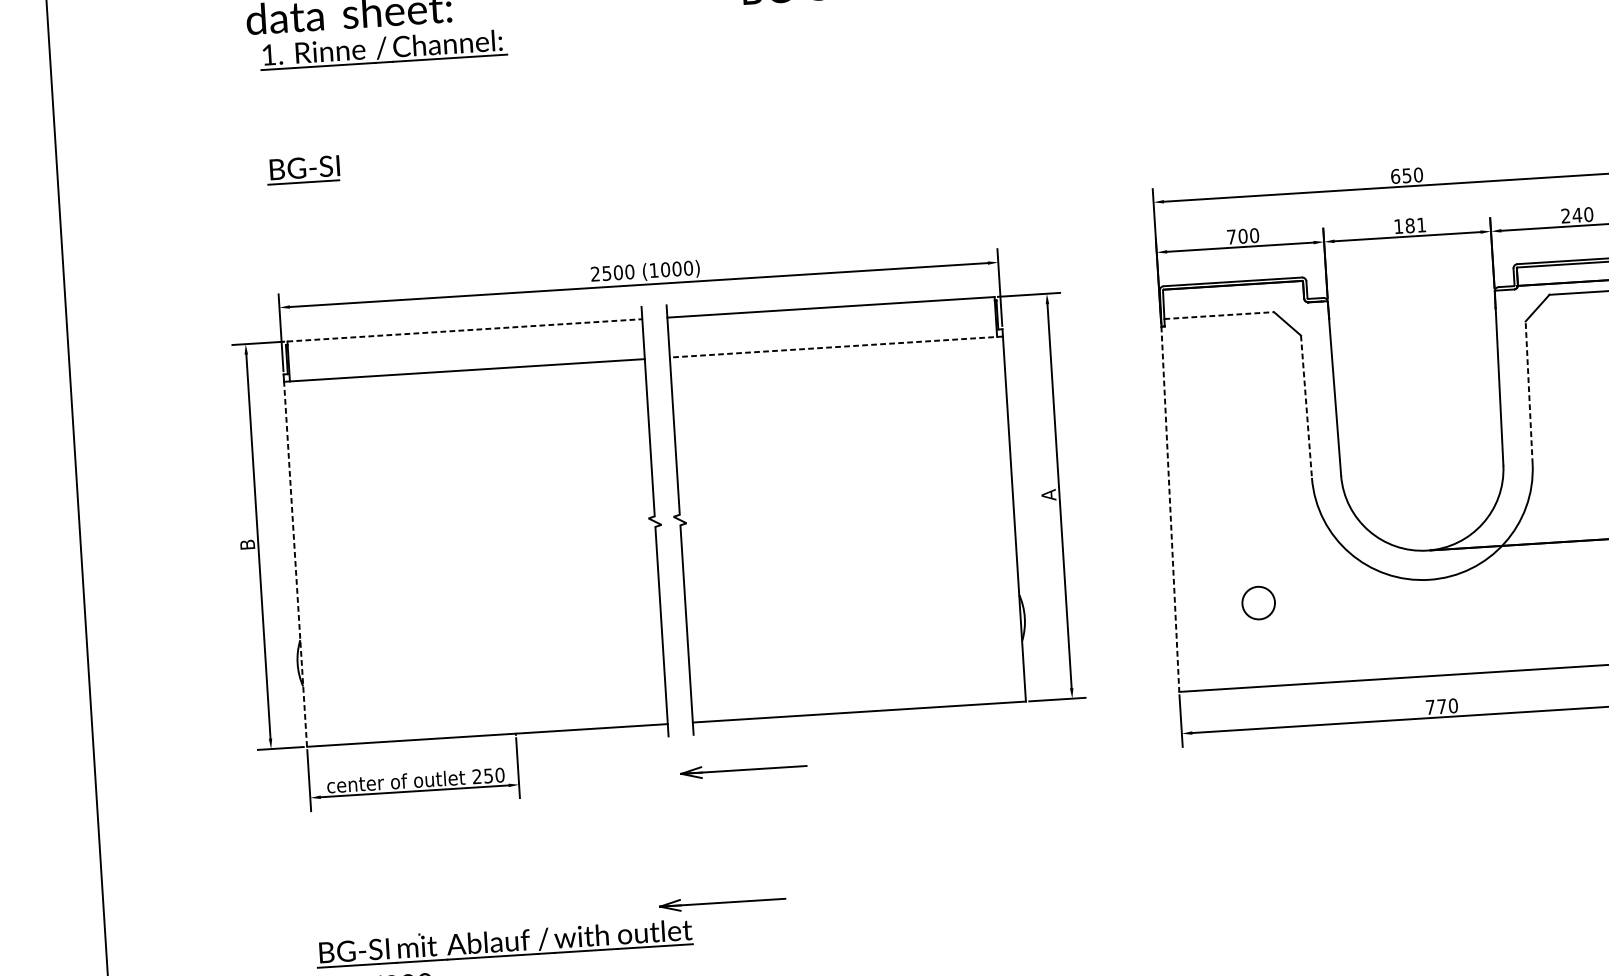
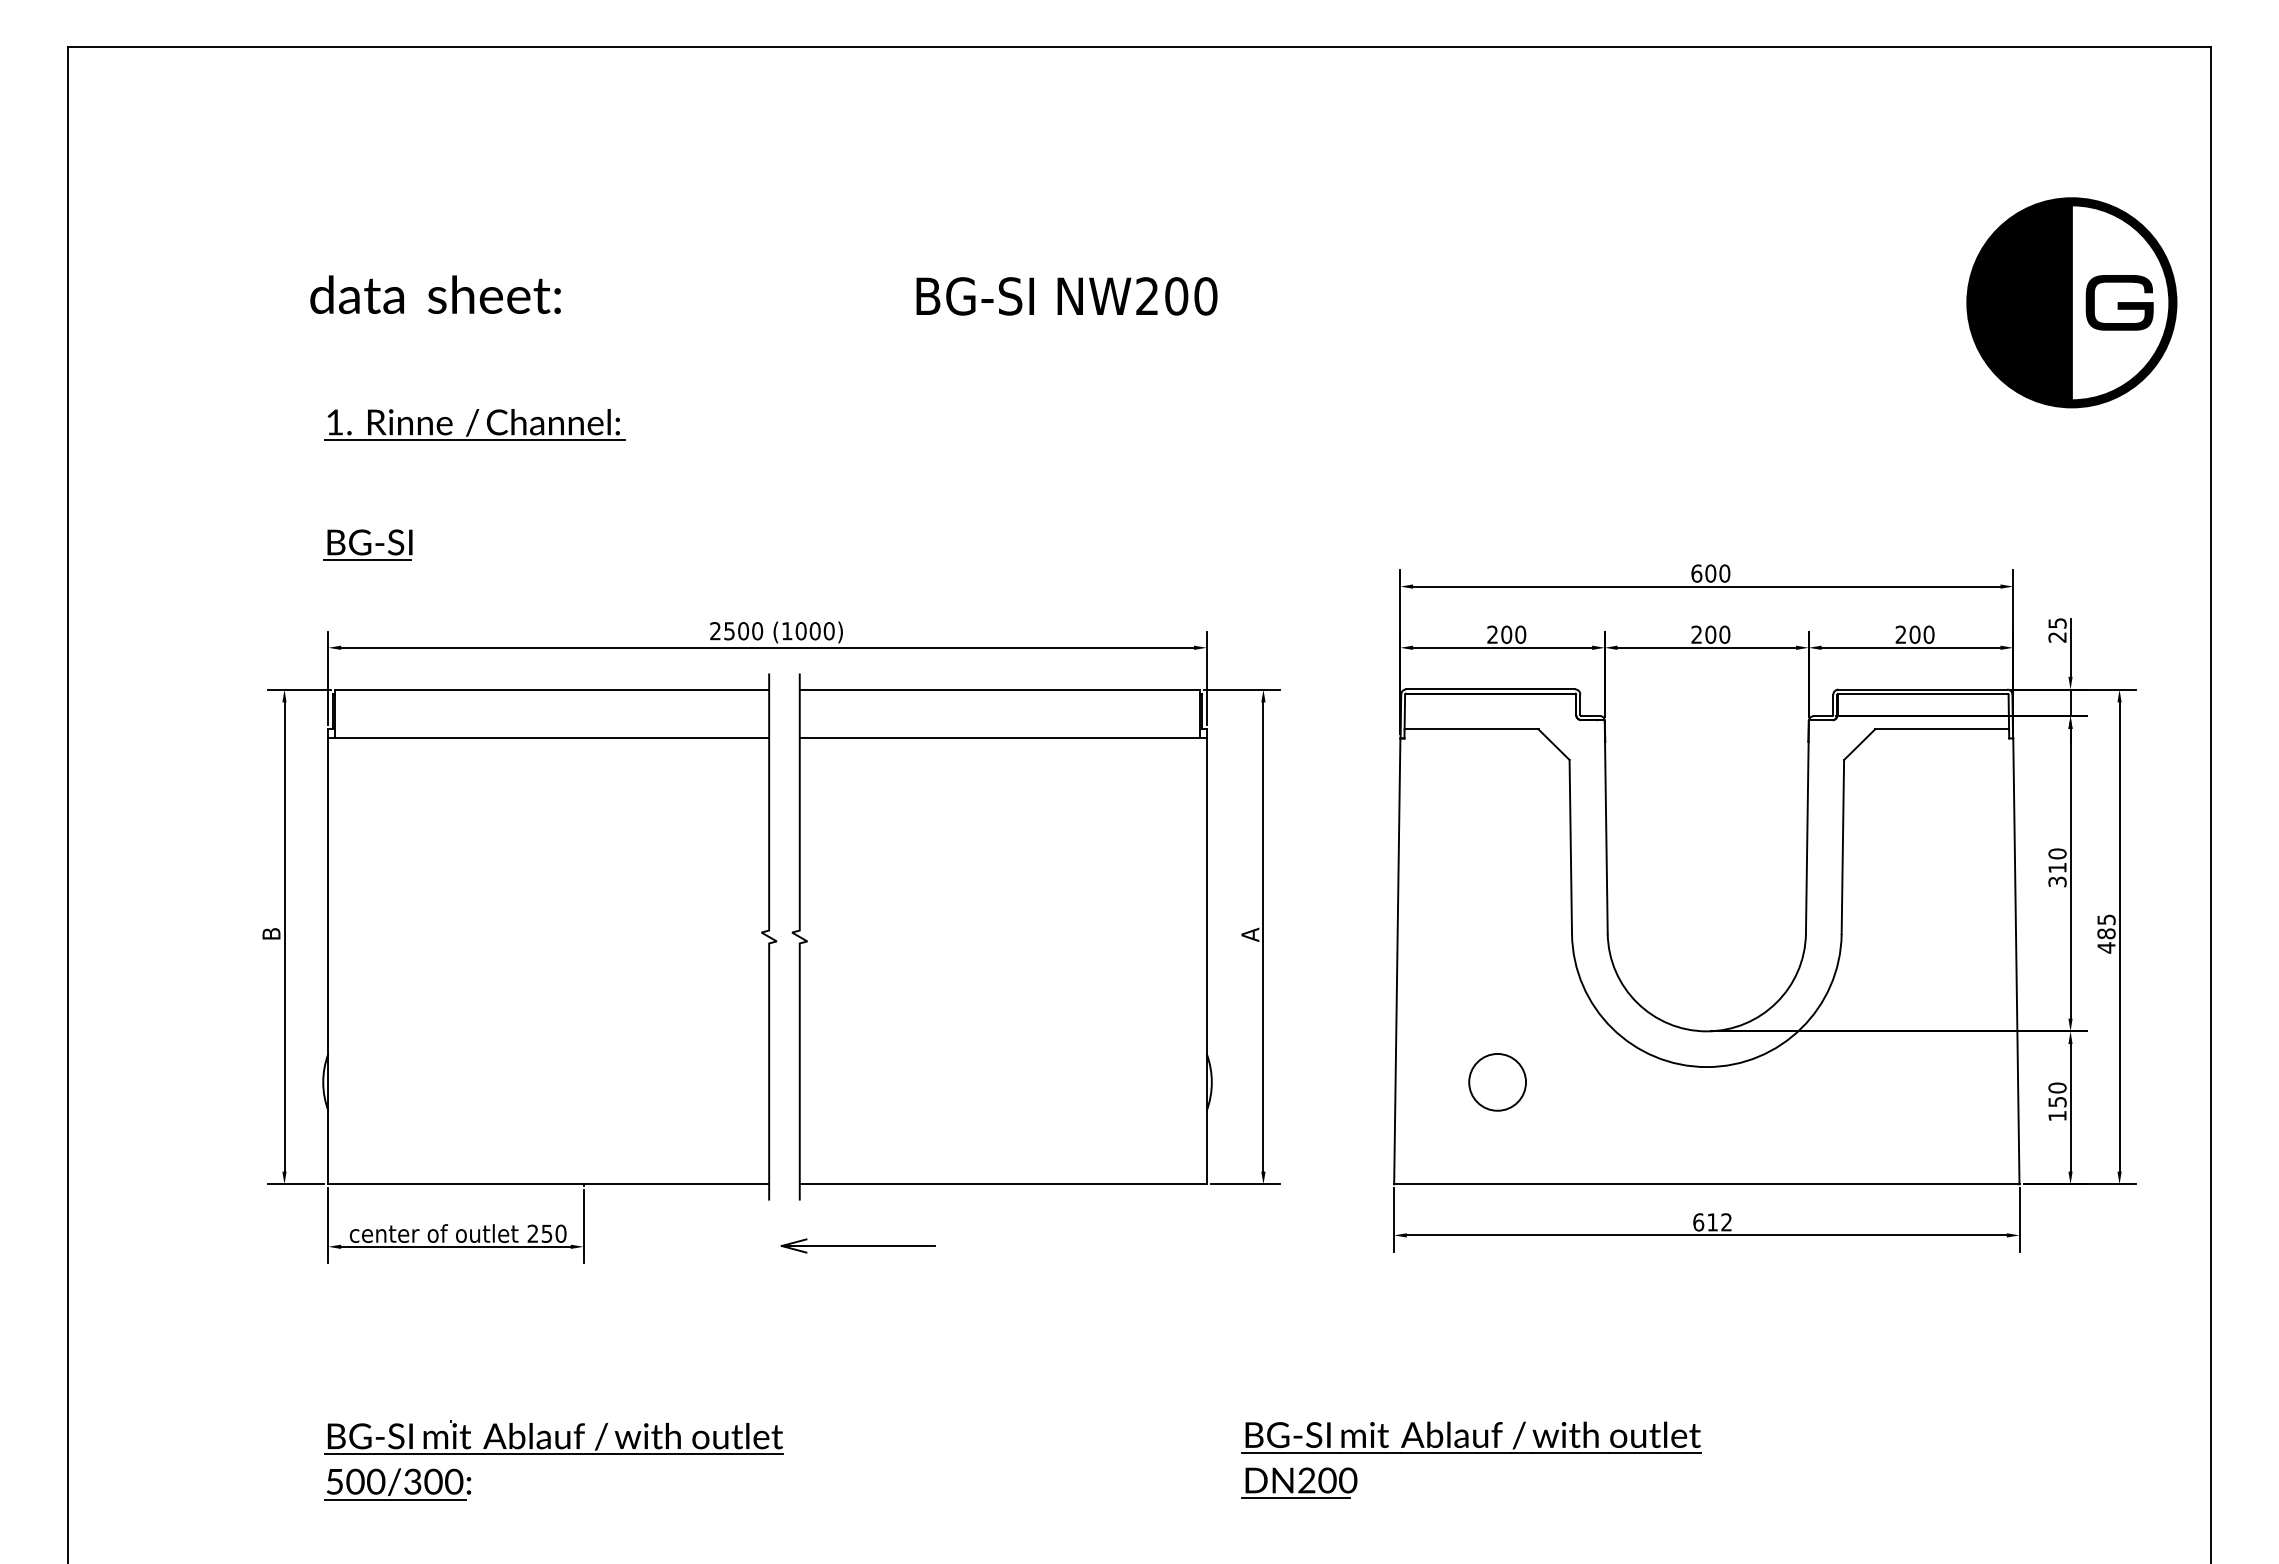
part: (383, 49) -> (474, 424), moved
part: (302, 169) -> (367, 544), moved
text: (1406, 175) -> (1710, 573), 650 -> 600
text: (1576, 215) -> (1914, 634), 240 -> 200
text: (1409, 225) -> (1710, 634), 181 -> 200
text: (1231, 236) -> (1492, 634), 700 -> 200
line: (1219, 315) -> (1471, 729), dashed -> solid
line: (465, 330) -> (552, 689), dashed -> solid
line: (835, 347) -> (1002, 738), dashed -> solid
line: (1528, 392) -> (1842, 846), dashed -> solid
line: (1306, 407) -> (1570, 847), dashed -> solid
line: (1170, 509) -> (1397, 961), dashed -> solid
line: (295, 564) -> (328, 961), dashed -> solid
circle: (1258, 602) -> (1497, 1081), size x1.43
text: (1441, 706) -> (1712, 1222), 770 -> 612
part: (722, 902) -> (821, 1405), removed
part: (1256, 913) -> (1471, 1459), added

